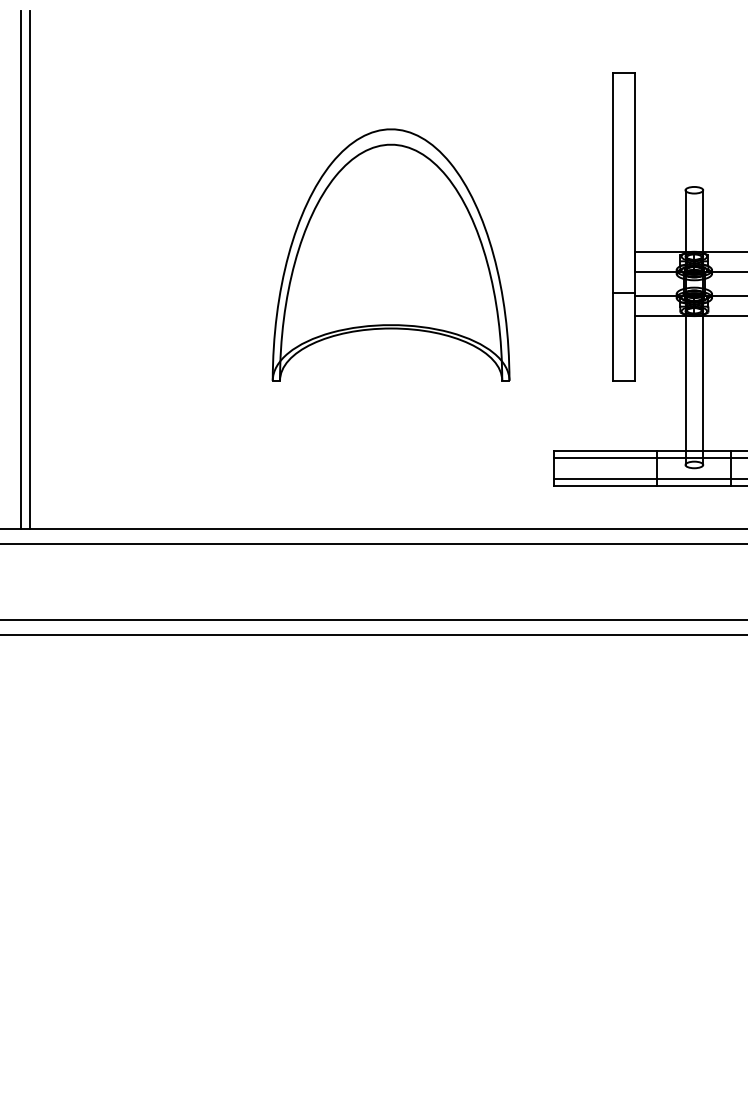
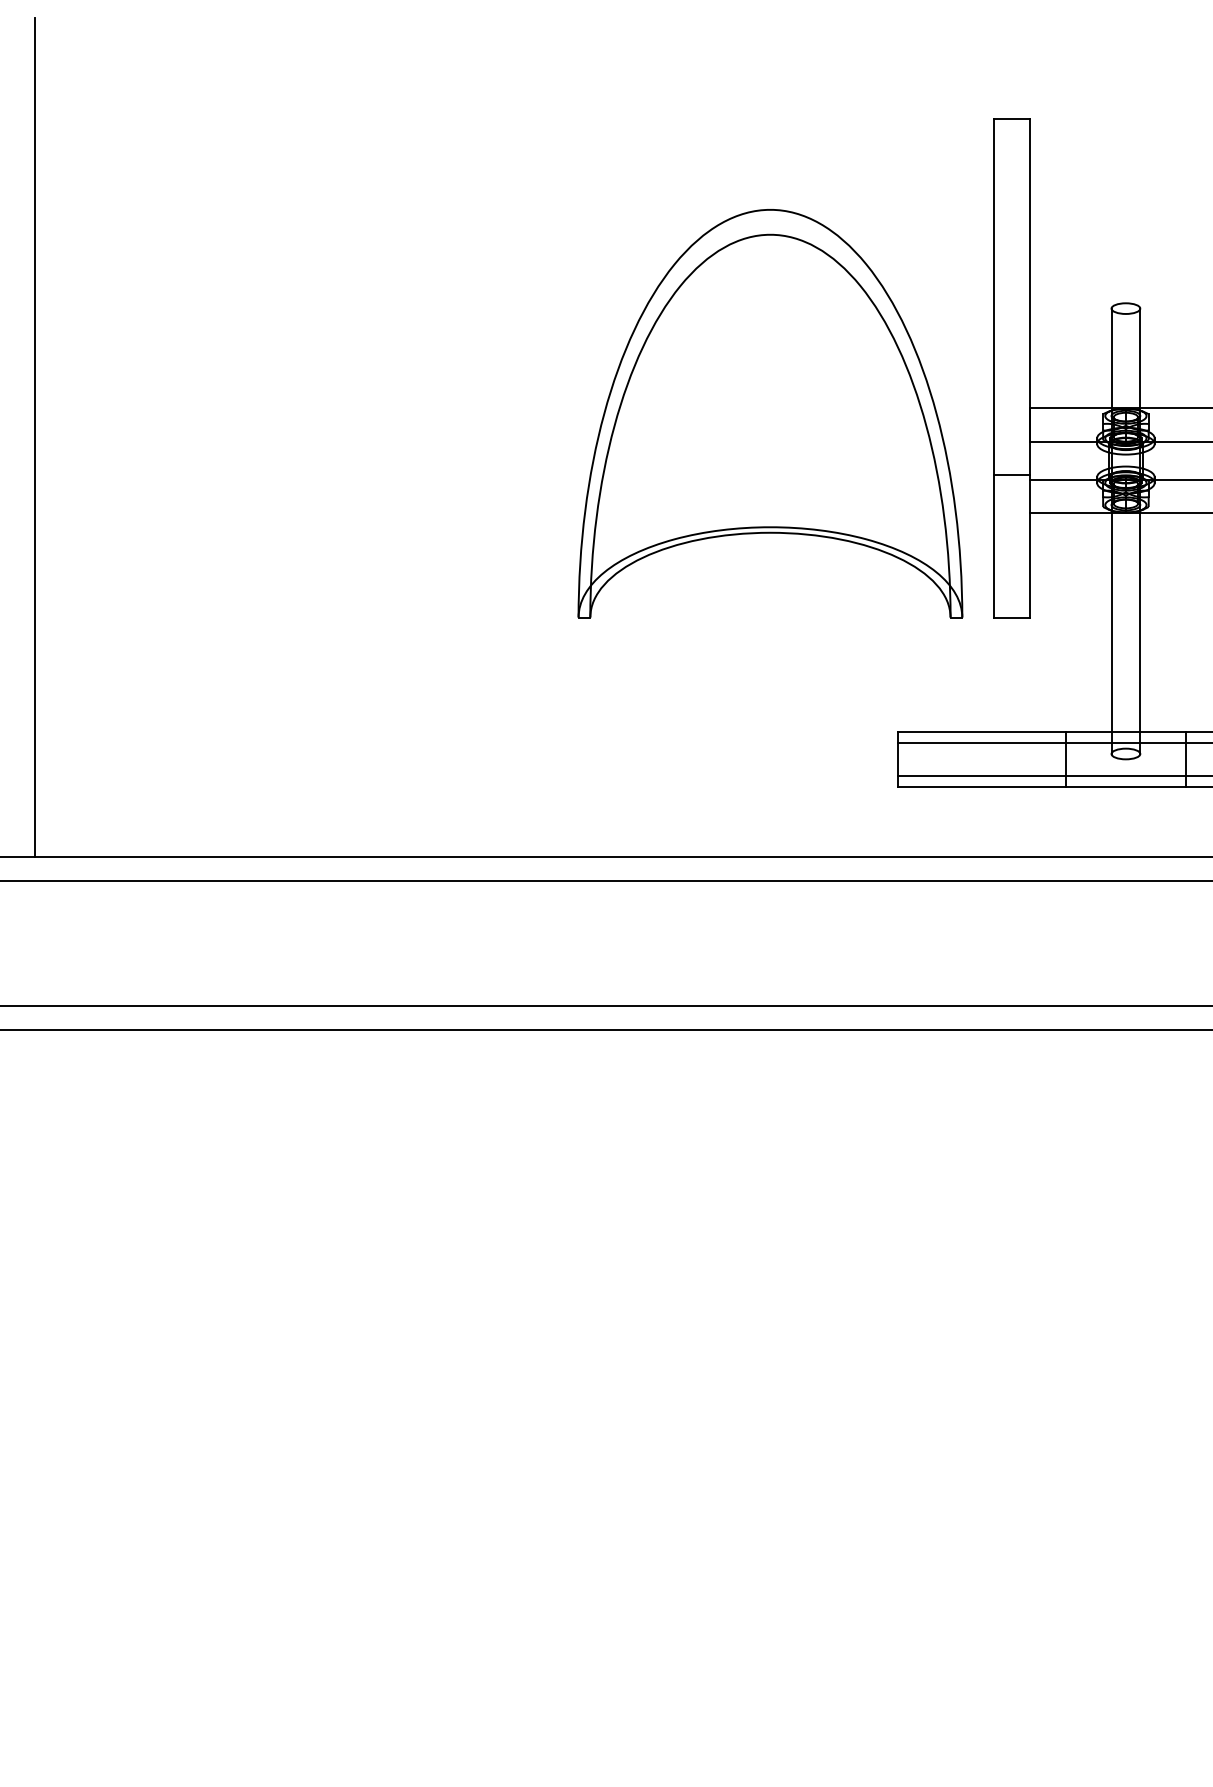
part: (390, 254) -> (769, 412), moved
line: (30, 269) -> (49, 437), removed

